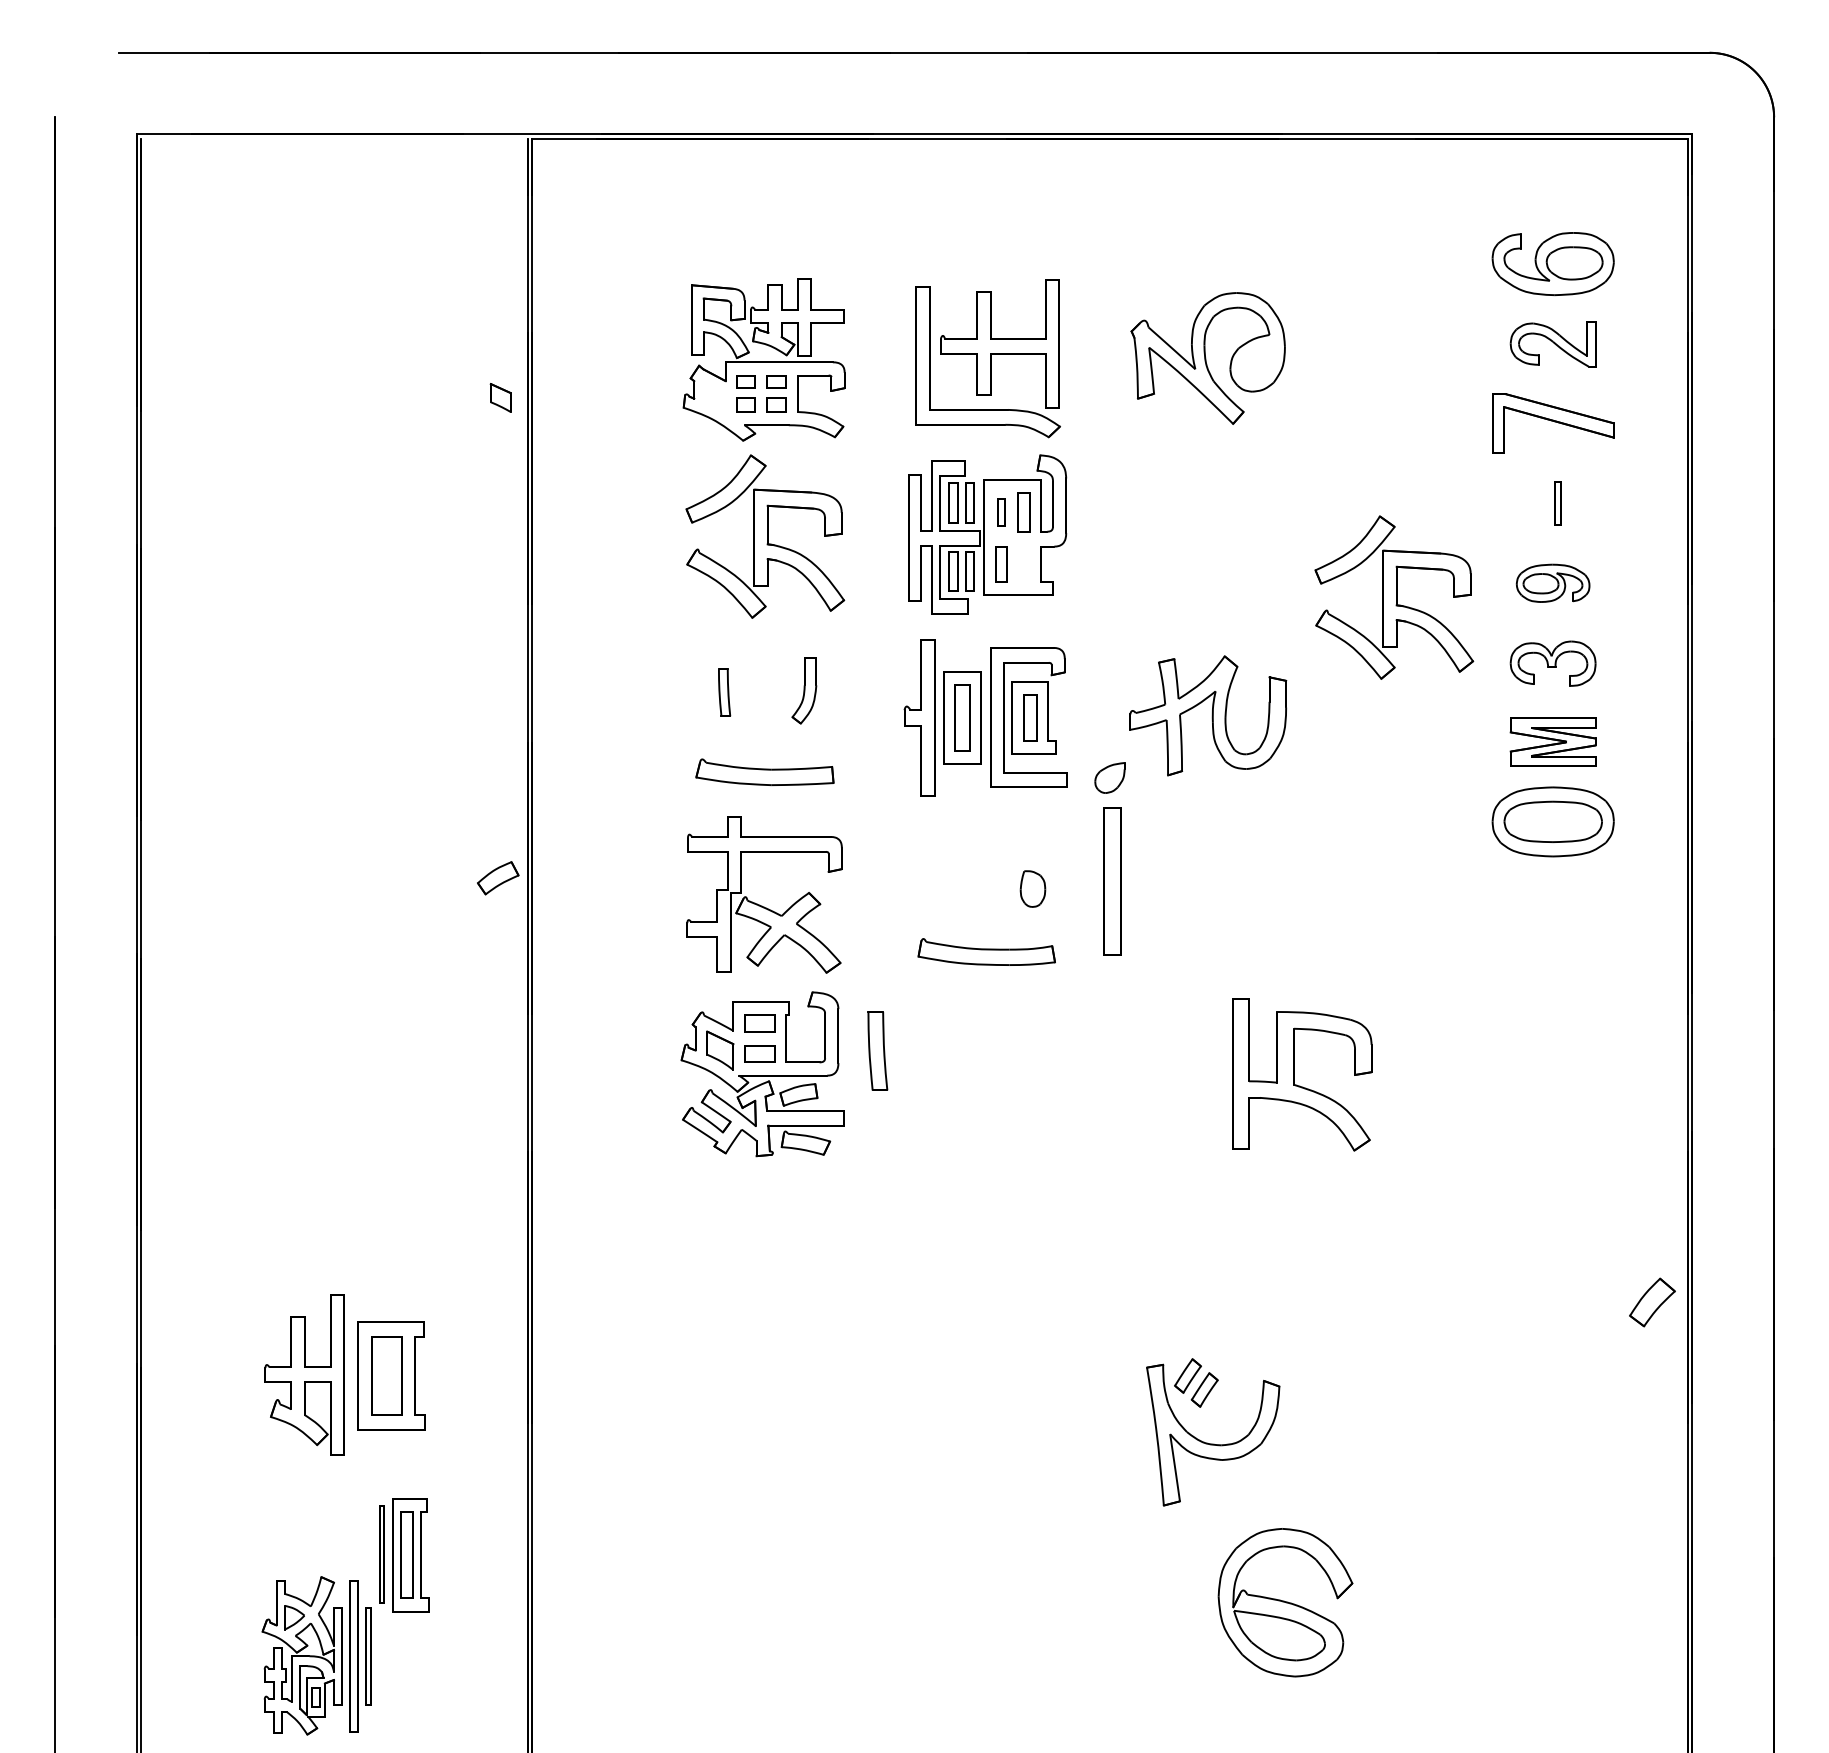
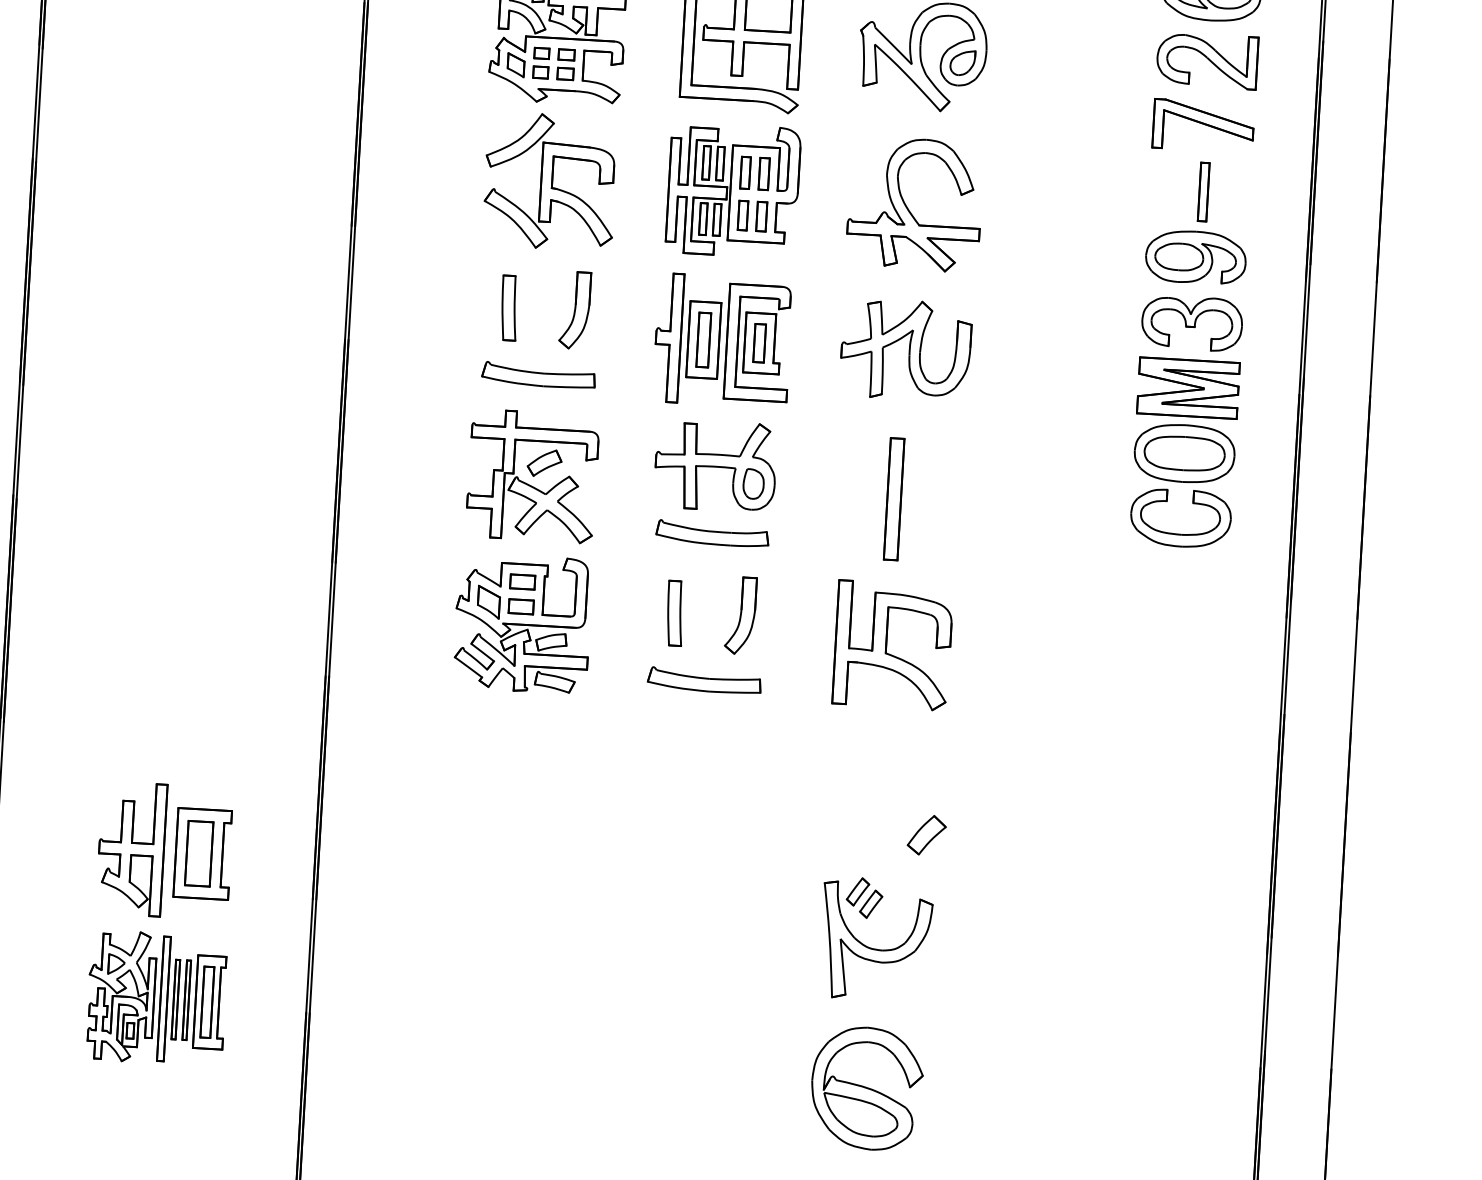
part: (1552, 344) -> (1206, 60), size x1.43
part: (500, 397) -> (515, 64), moved
part: (1557, 503) -> (1203, 191), size x1.67
part: (1001, 512) -> (745, 173), size x1.43
part: (1200, 542) -> (907, 207), added
part: (1023, 564) -> (761, 216), added
part: (1552, 583) -> (1195, 257), size x1.67
part: (1394, 597) -> (1064, 261), removed
part: (1552, 663) -> (1191, 323), size x1.43
part: (804, 690) -> (575, 310), size x1.43
part: (724, 692) -> (509, 307), size x1.67
part: (1552, 741) -> (1187, 387), size x1.43
part: (1109, 777) -> (962, 62), moved
part: (985, 869) -> (715, 465), added
part: (498, 878) -> (544, 463), moved
part: (1112, 881) -> (894, 499), moved
part: (1552, 919) -> (1179, 533), added
part: (1026, 1049) -> (740, 615), added
part: (877, 1050) -> (674, 612), moved
part: (1294, 1074) -> (886, 644), moved
part: (986, 1130) -> (703, 680), added
part: (1652, 1302) -> (926, 835), moved
part: (1285, 1602) -> (866, 1088), moved
part: (316, 1655) -> (132, 996), moved

